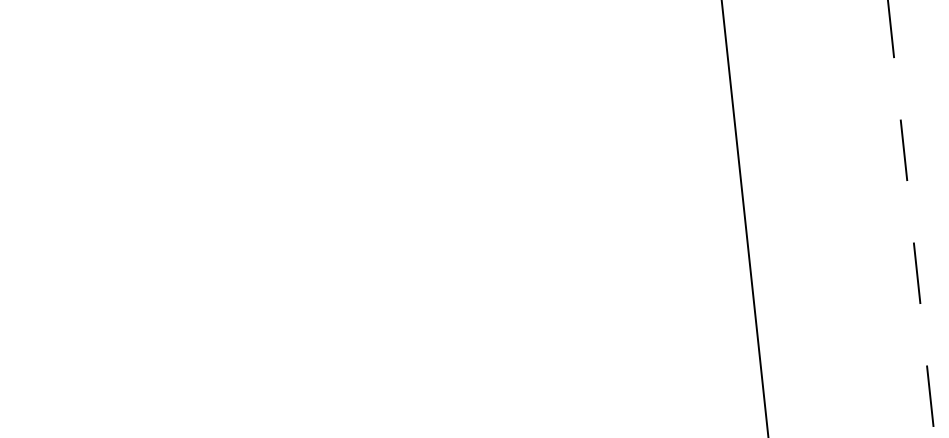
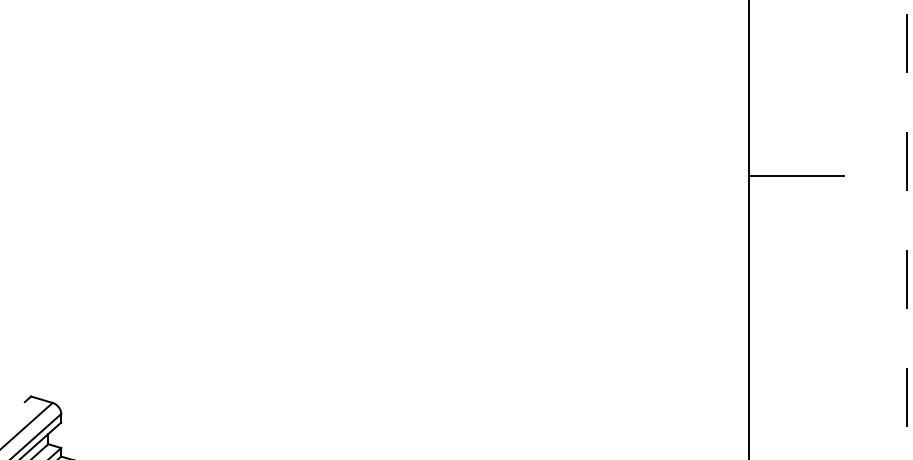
line: (789, 176) -> (795, 175), added

